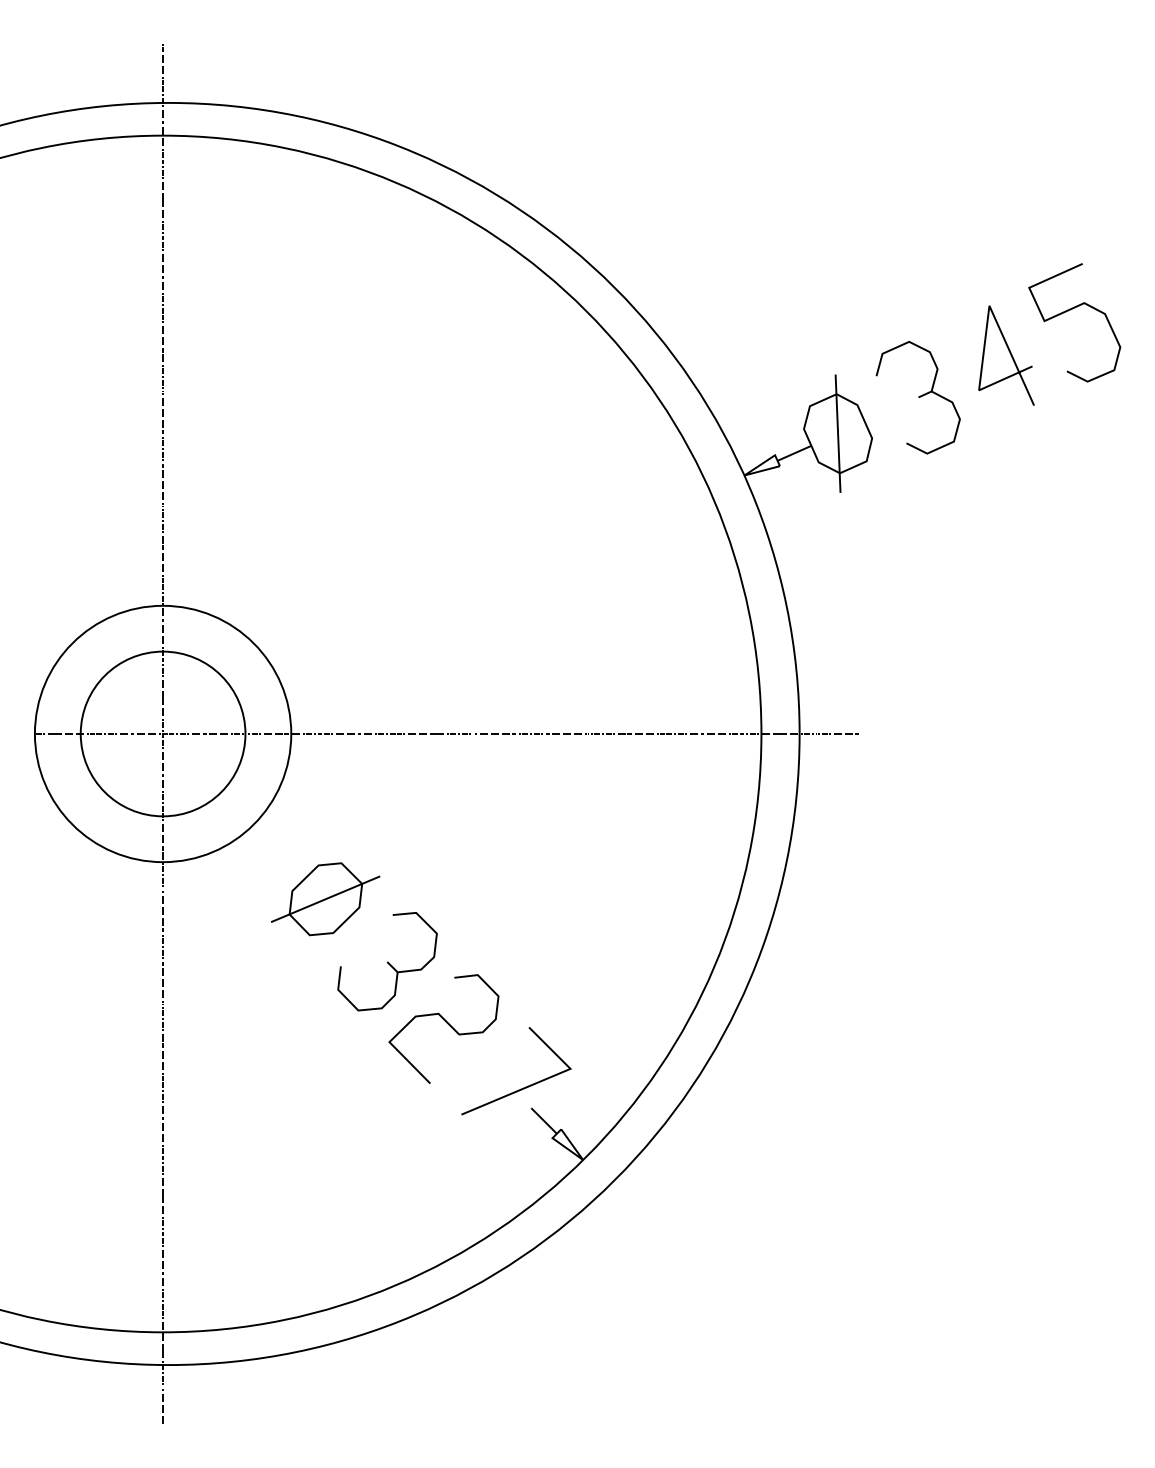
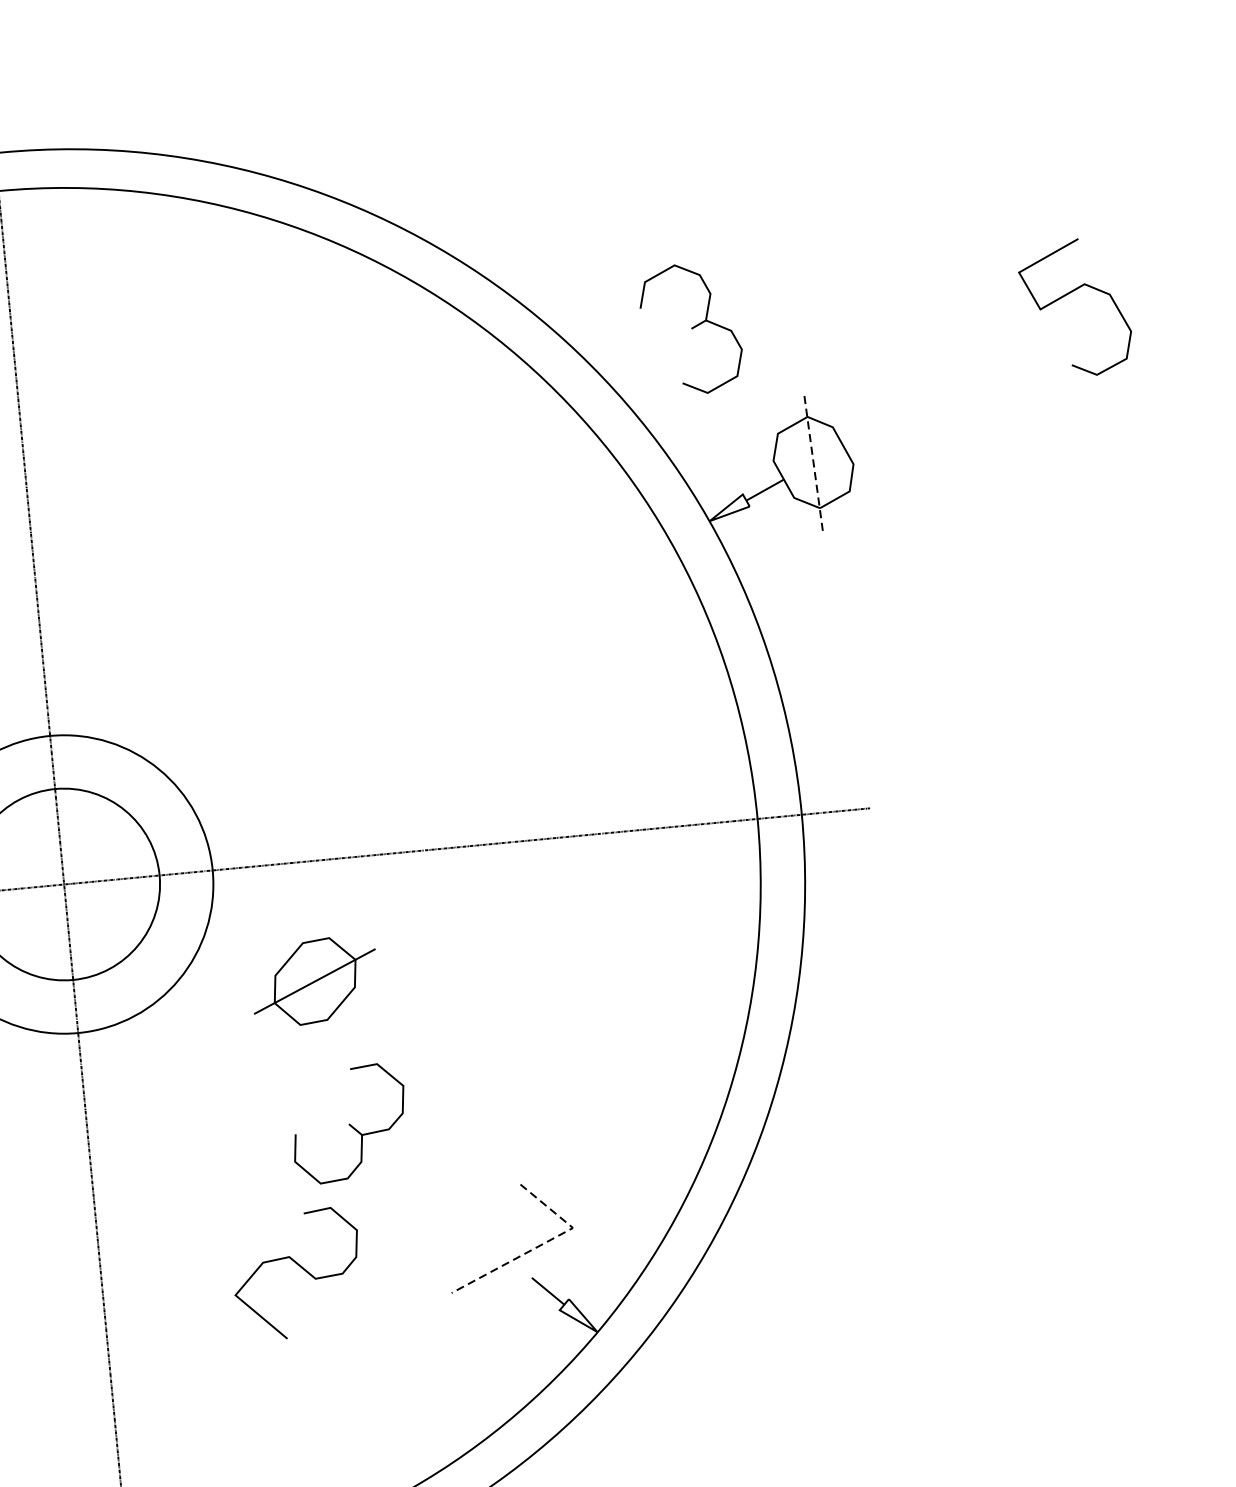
line: (1009, 353) -> (1003, 350), removed
part: (917, 397) -> (690, 328), moved
line: (838, 433) -> (813, 462), solid -> dashed
part: (325, 899) -> (314, 981), moved
curve: (447, 1024) -> (300, 1268), moved
line: (543, 1080) -> (542, 1244), solid -> dashed

